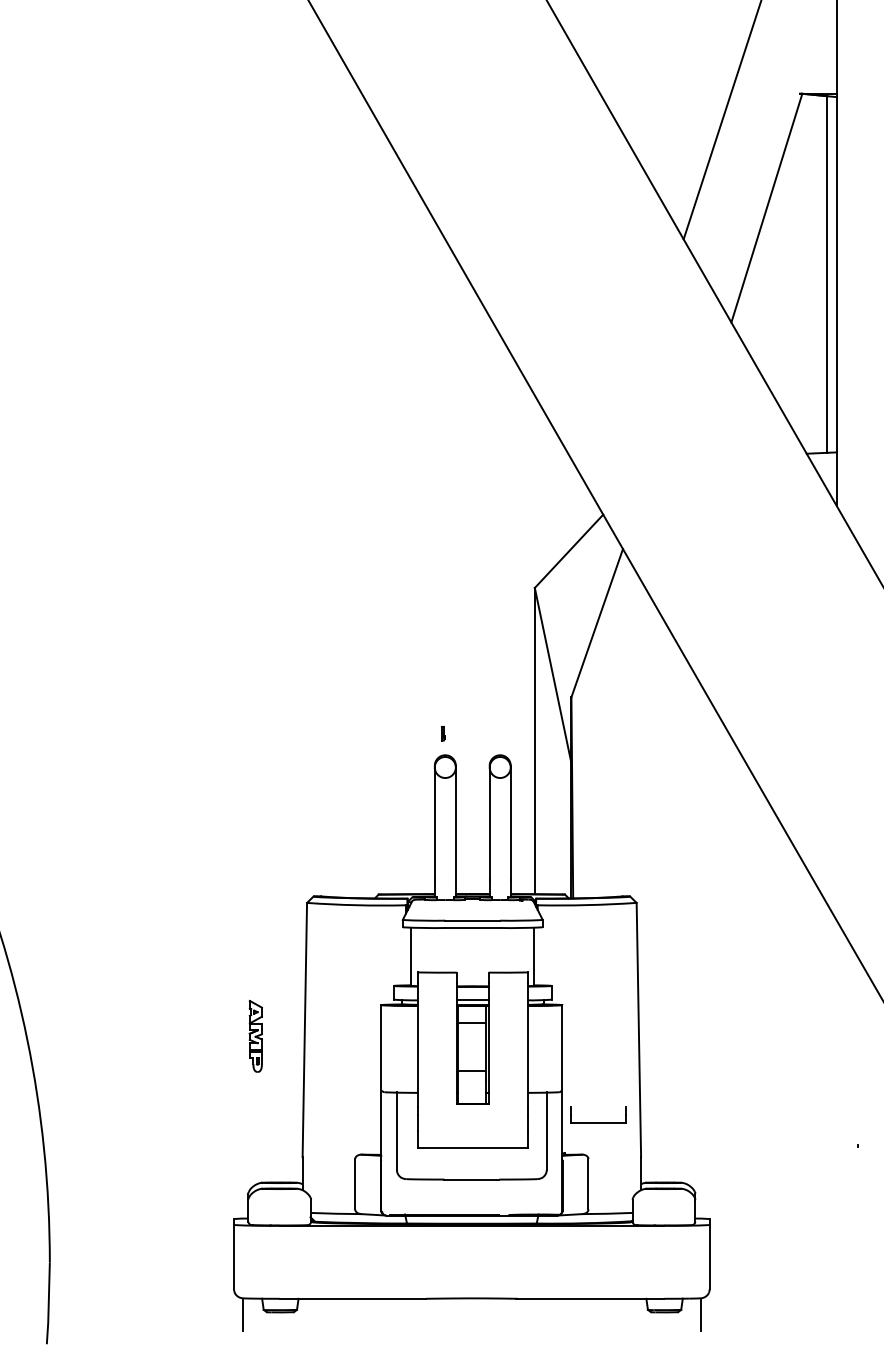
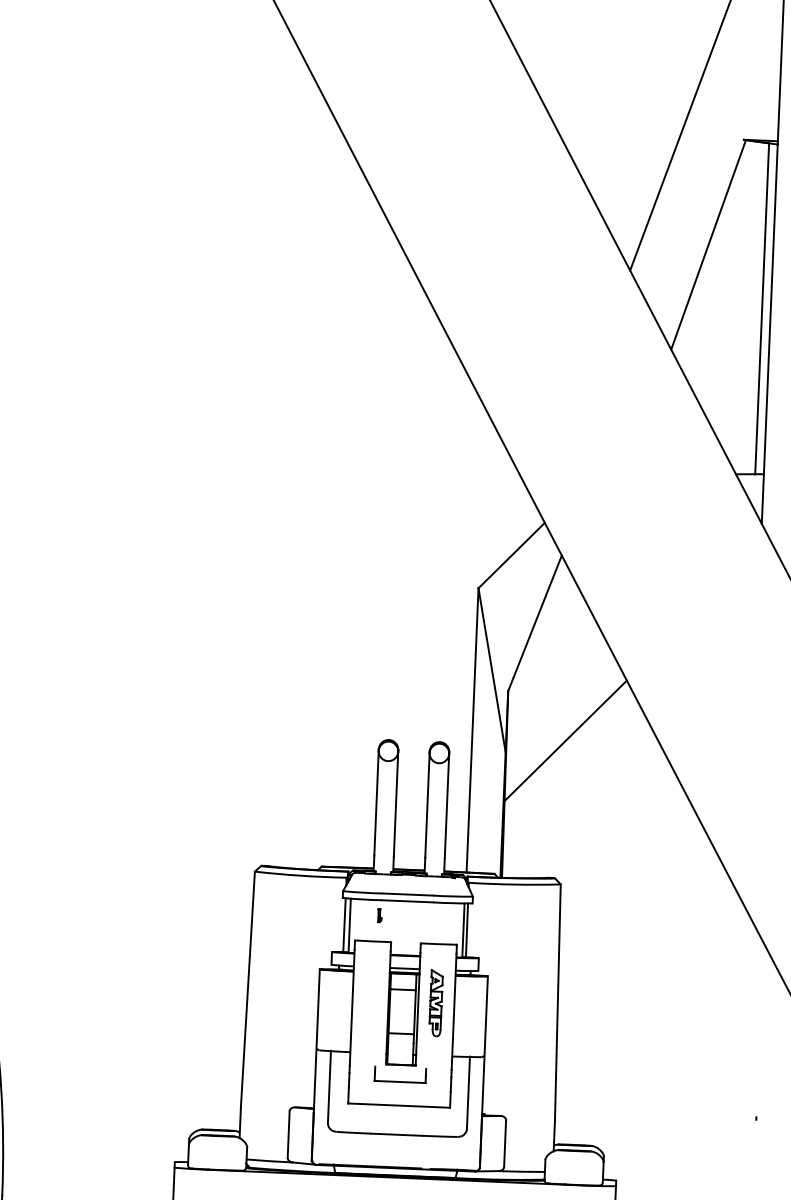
part: (443, 733) -> (379, 915), moved
line: (635, 747) -> (565, 740), added
line: (405, 956) -> (344, 925), added
line: (537, 956) -> (466, 930), added
part: (255, 1035) -> (435, 1002), moved
part: (598, 1122) -> (399, 1081), moved

